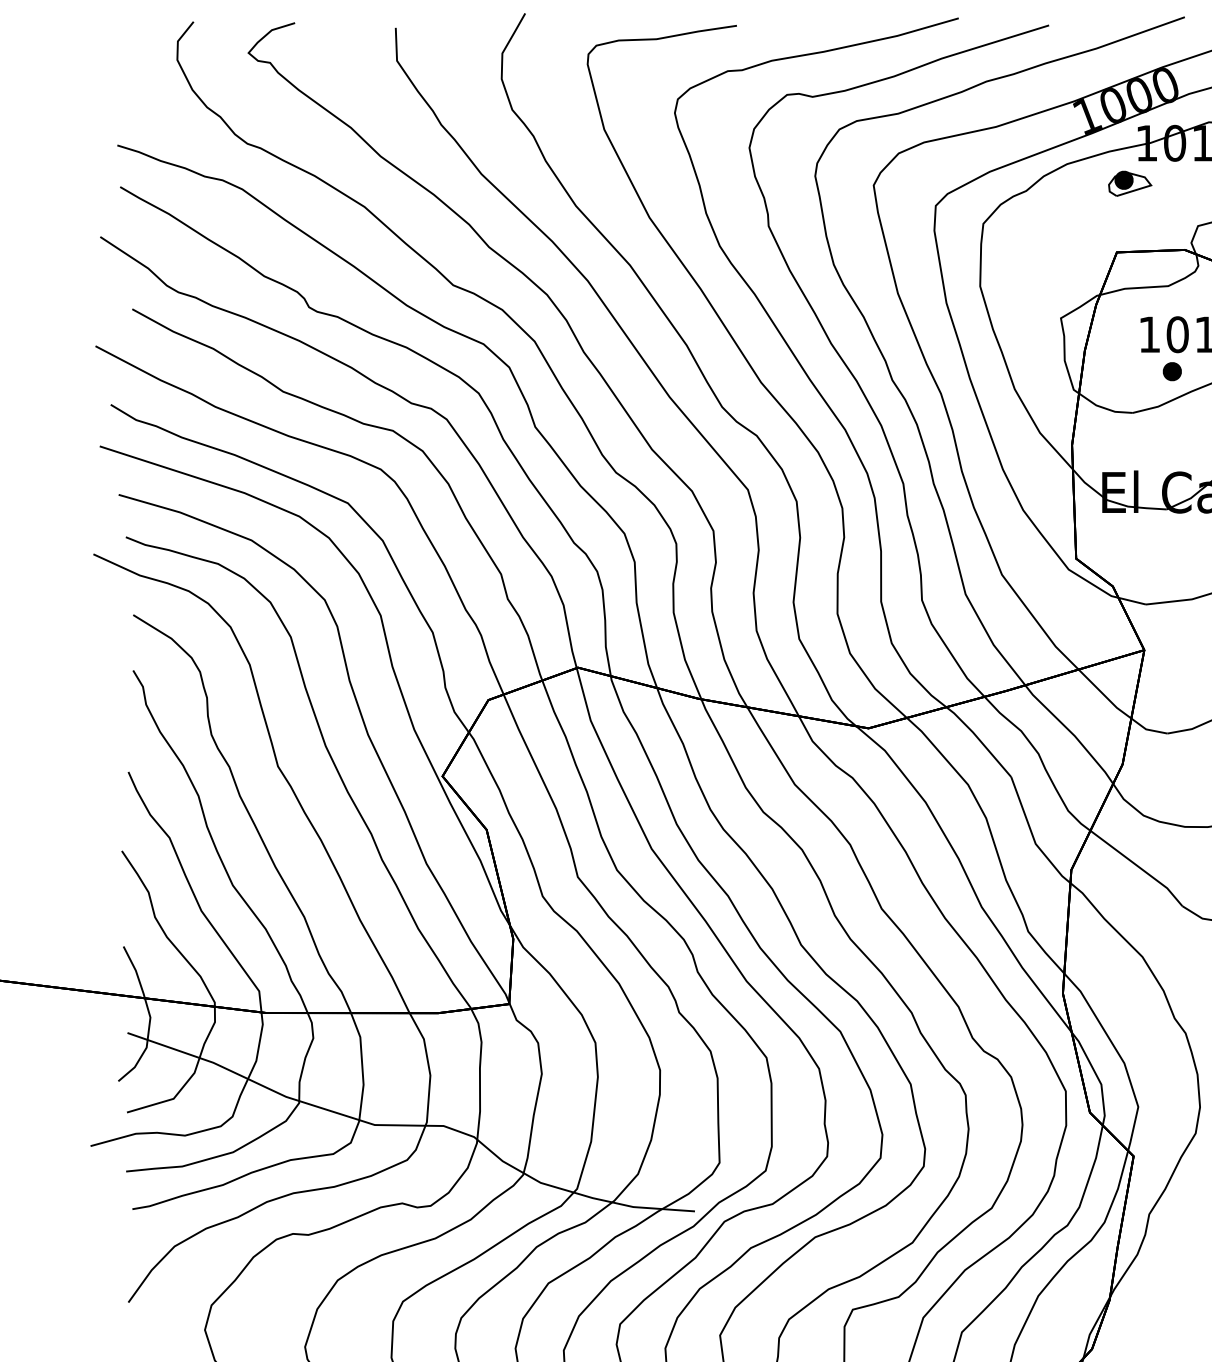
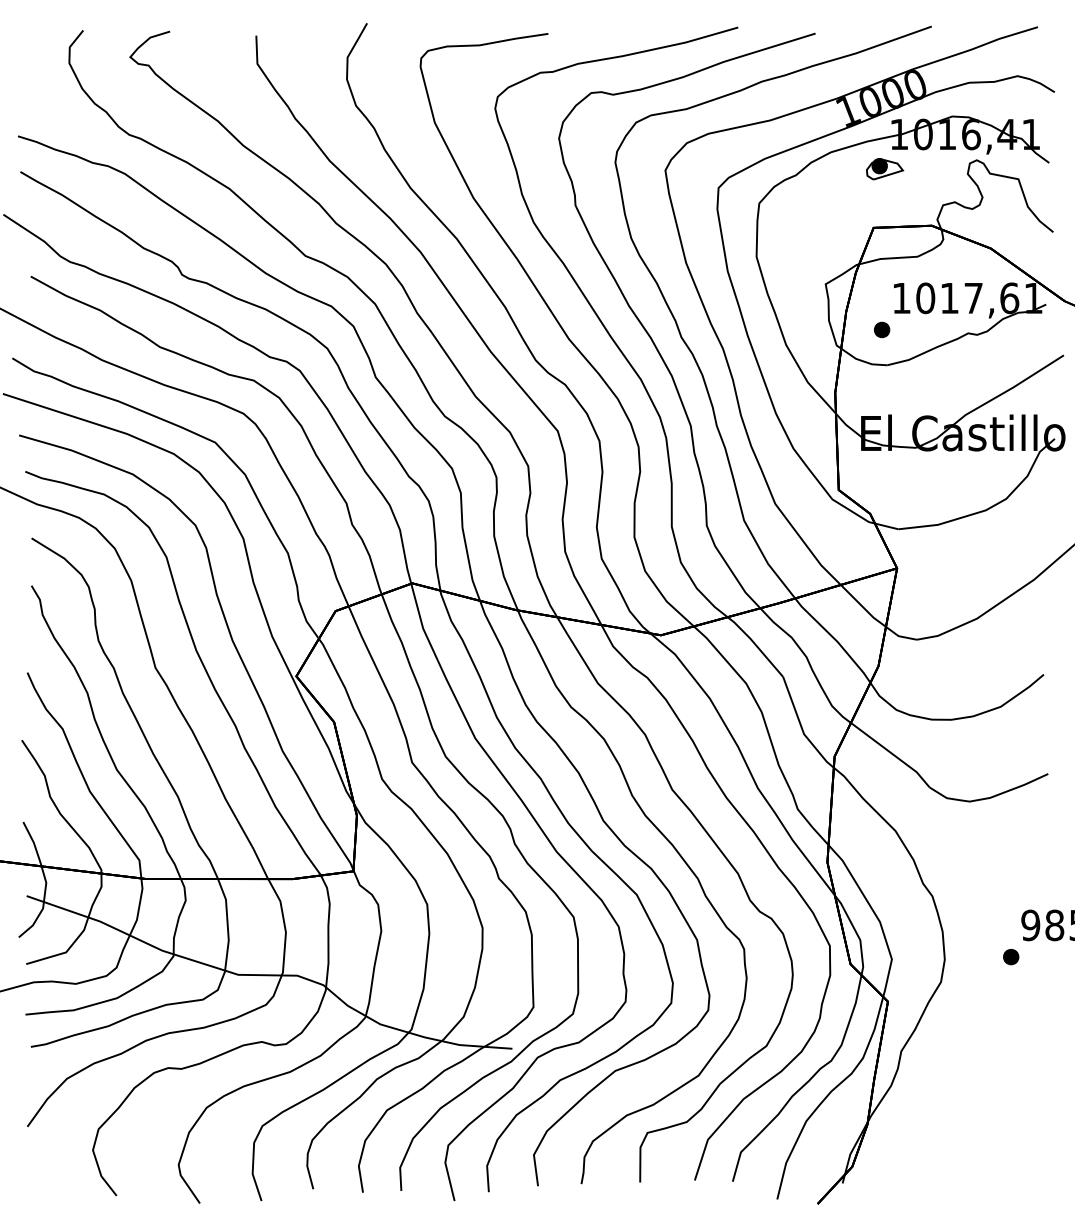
part: (1172, 371) -> (882, 329), moved

